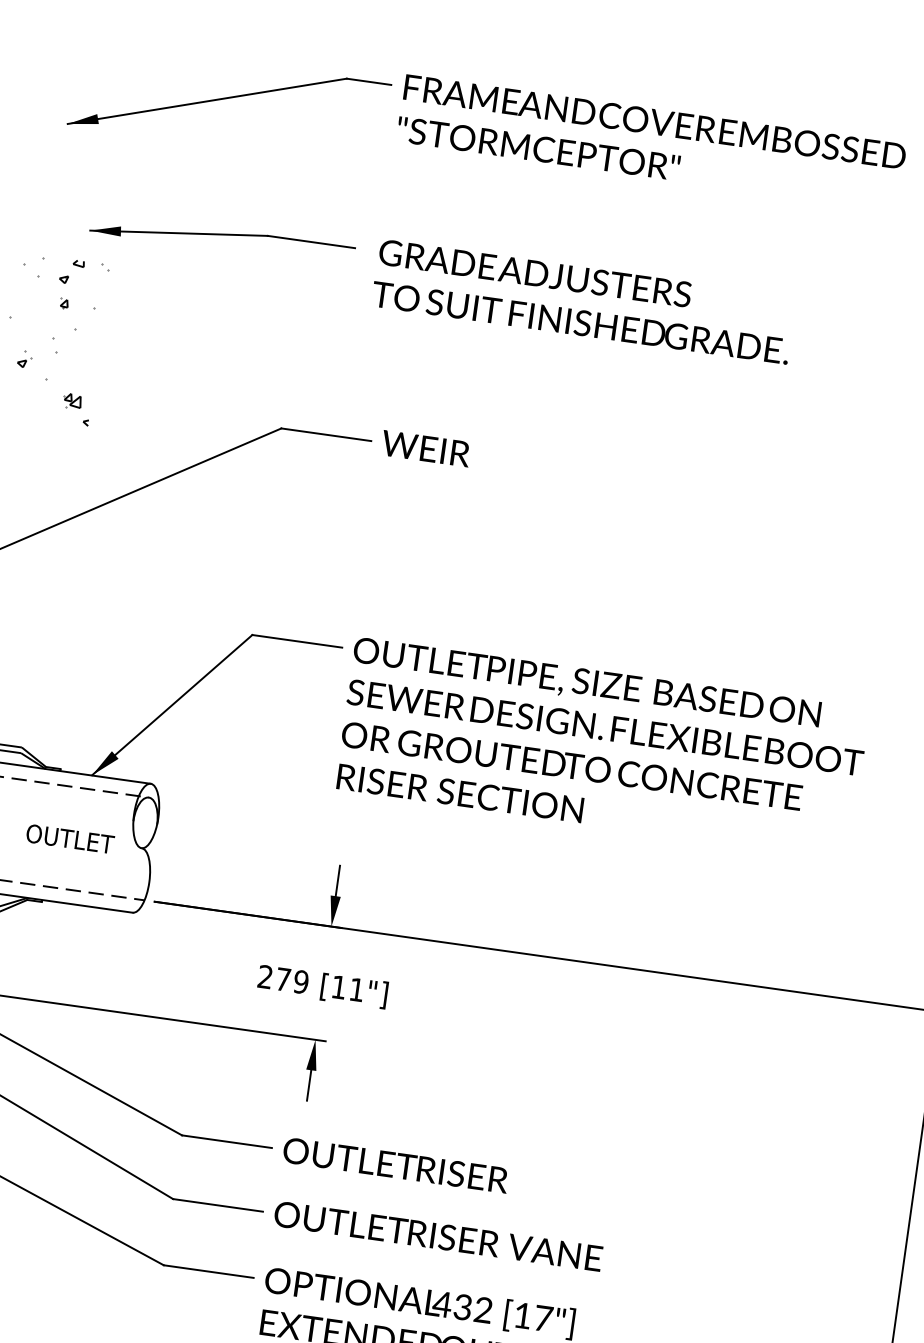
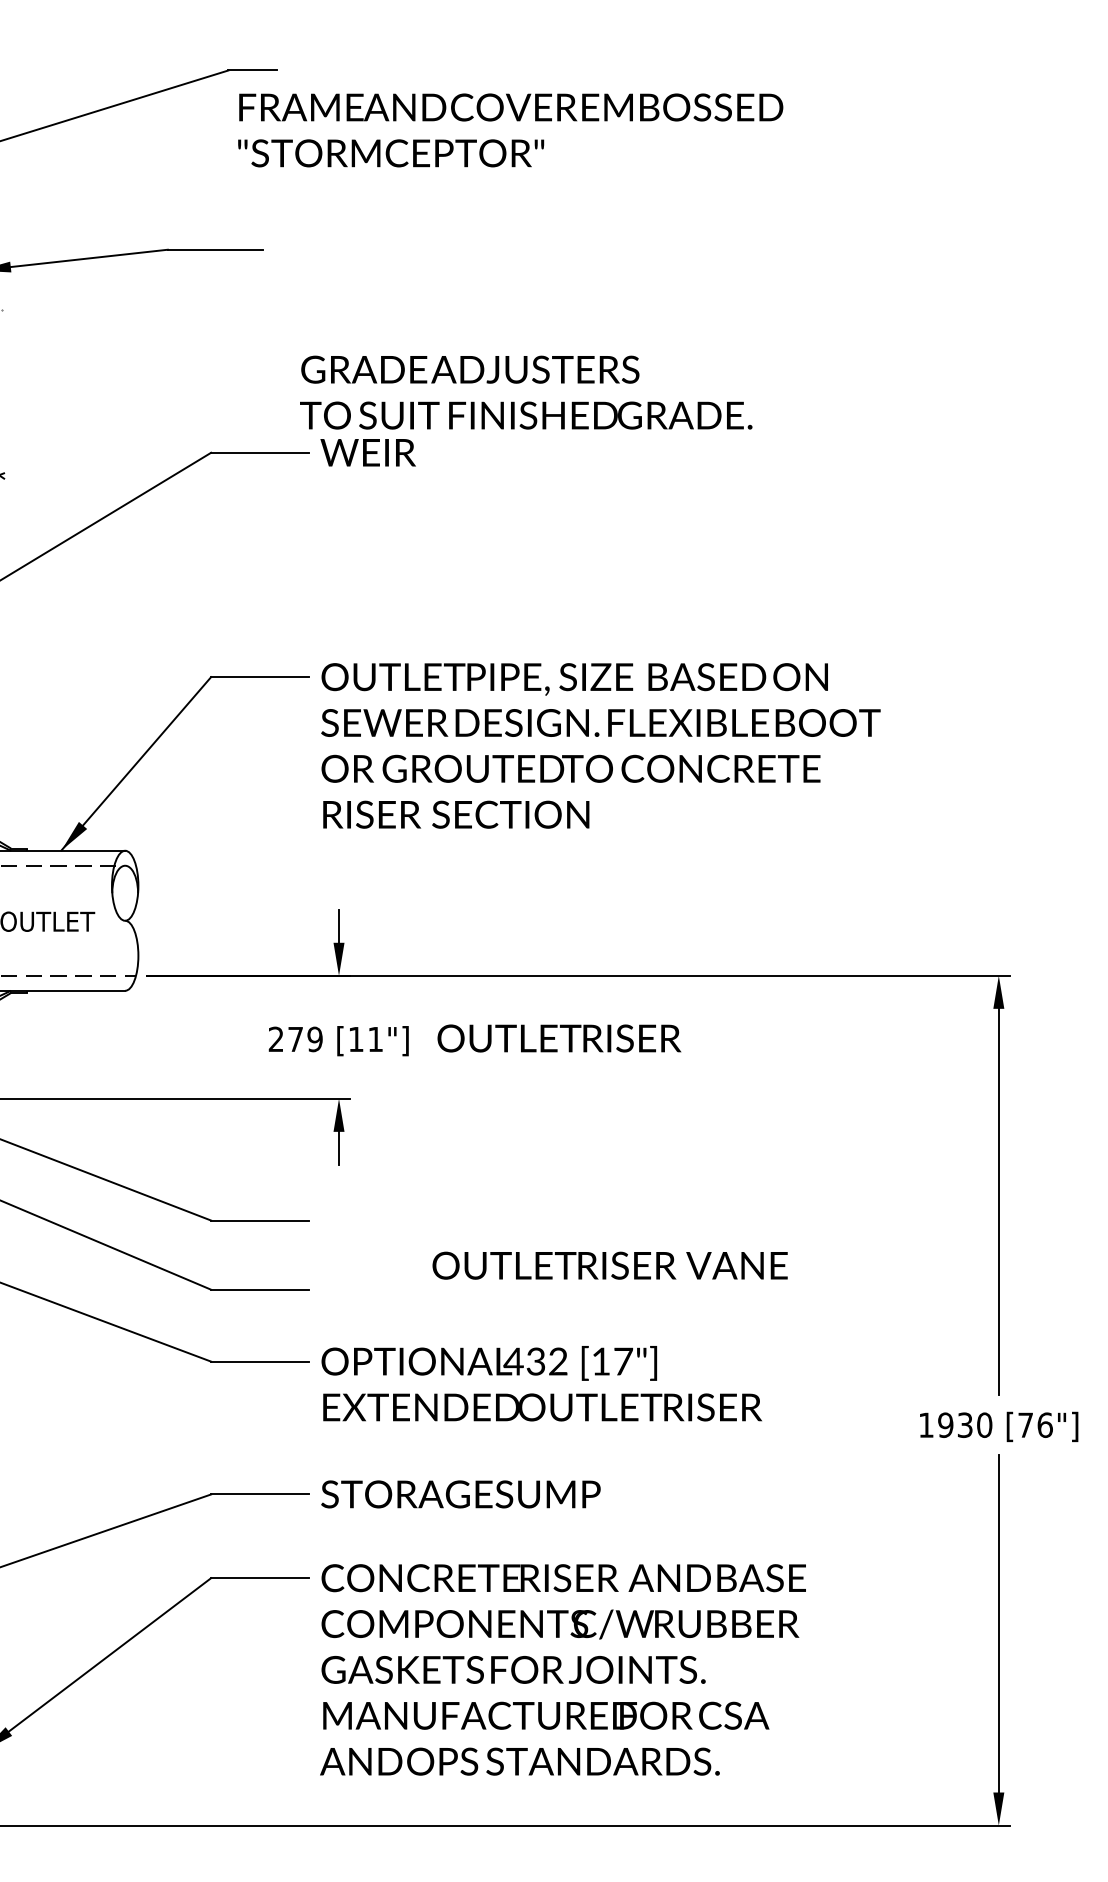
text: (651, 143) -> (510, 130), moved
text: (584, 301) -> (526, 392), moved
text: (396, 1165) -> (559, 1038), moved
text: (437, 1236) -> (609, 1265), moved

